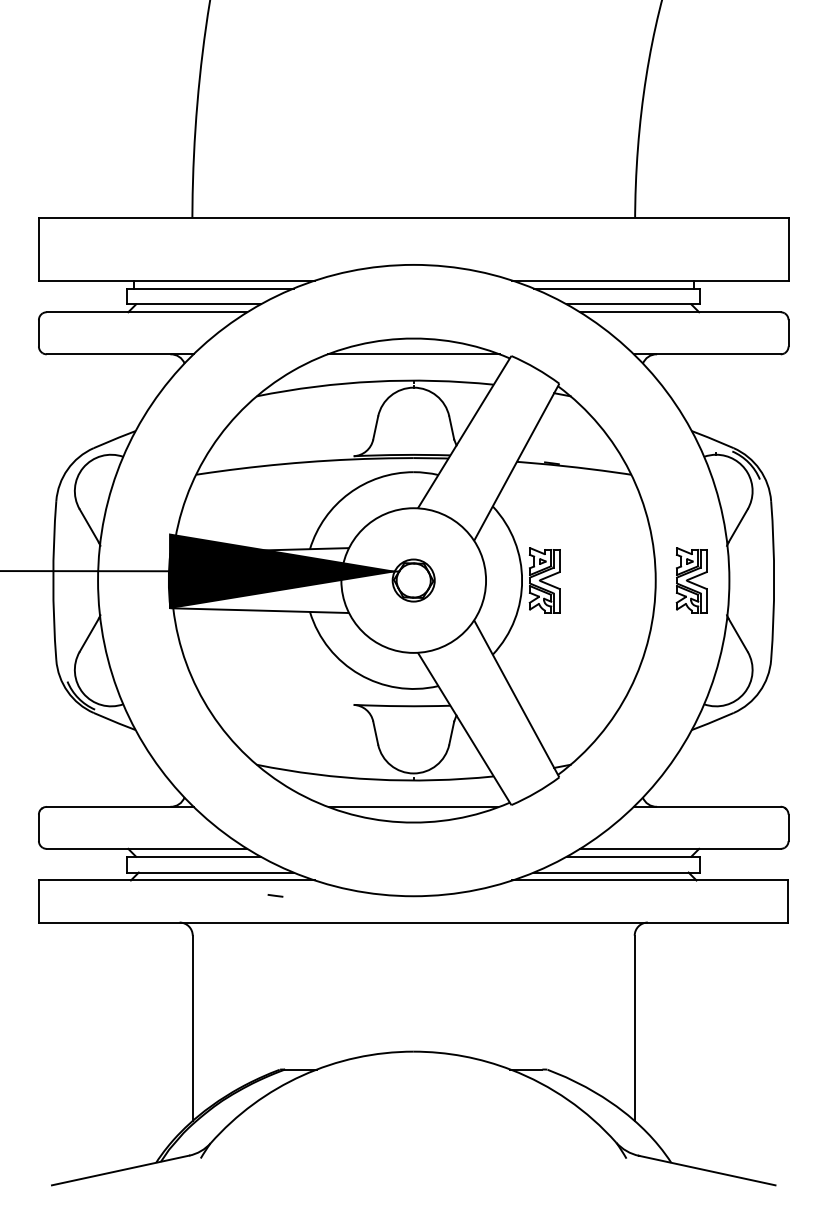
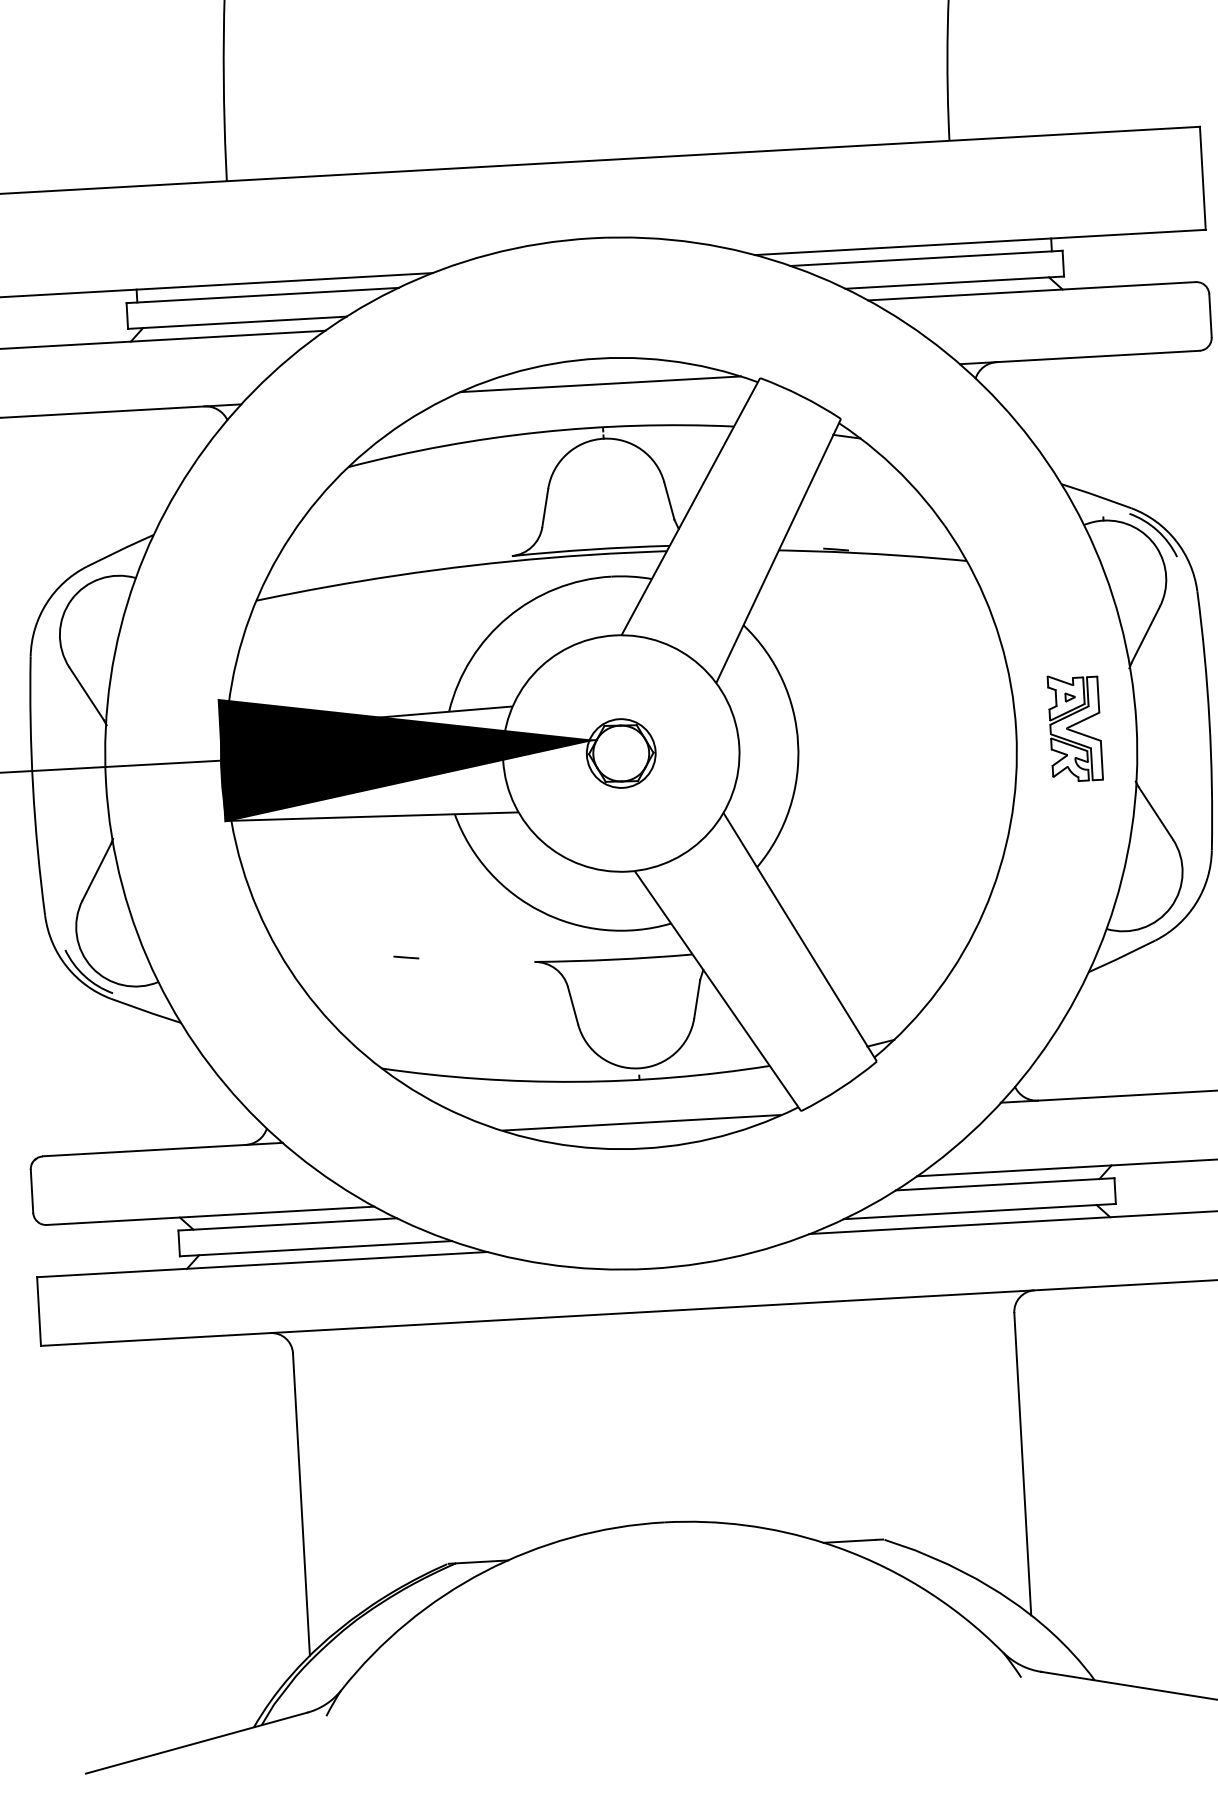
part: (544, 580) -> (834, 741), removed
line: (275, 895) -> (406, 957), moved

